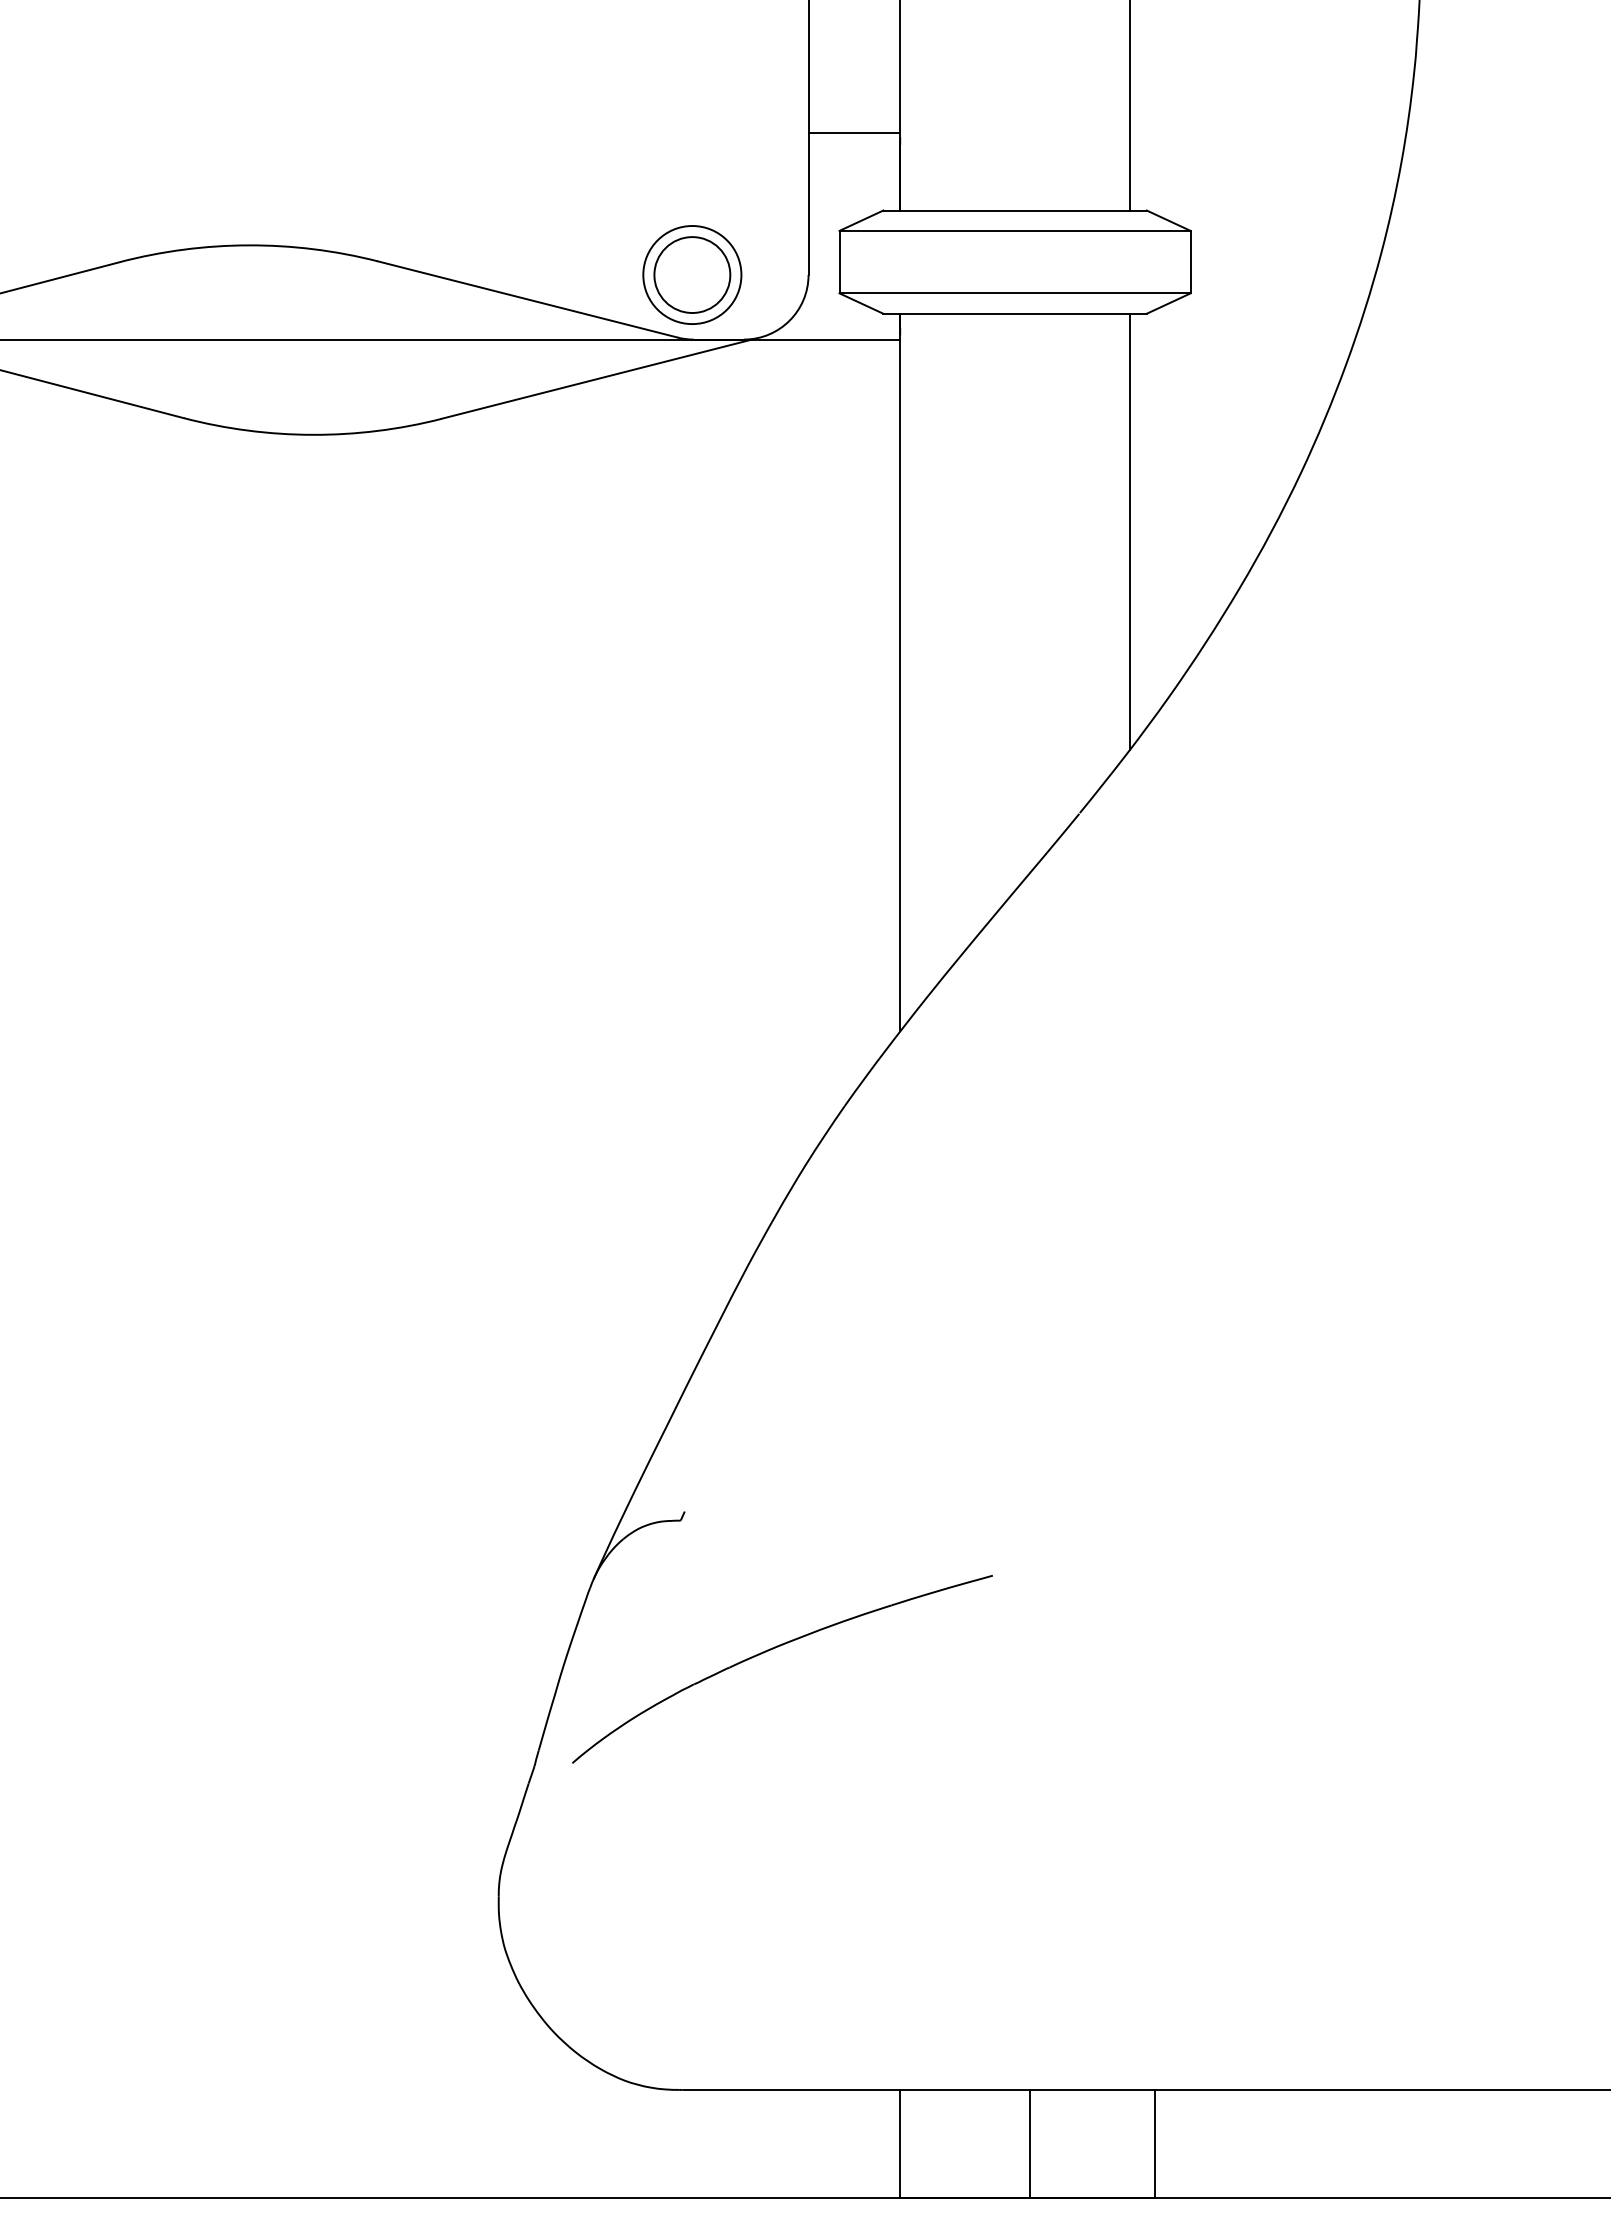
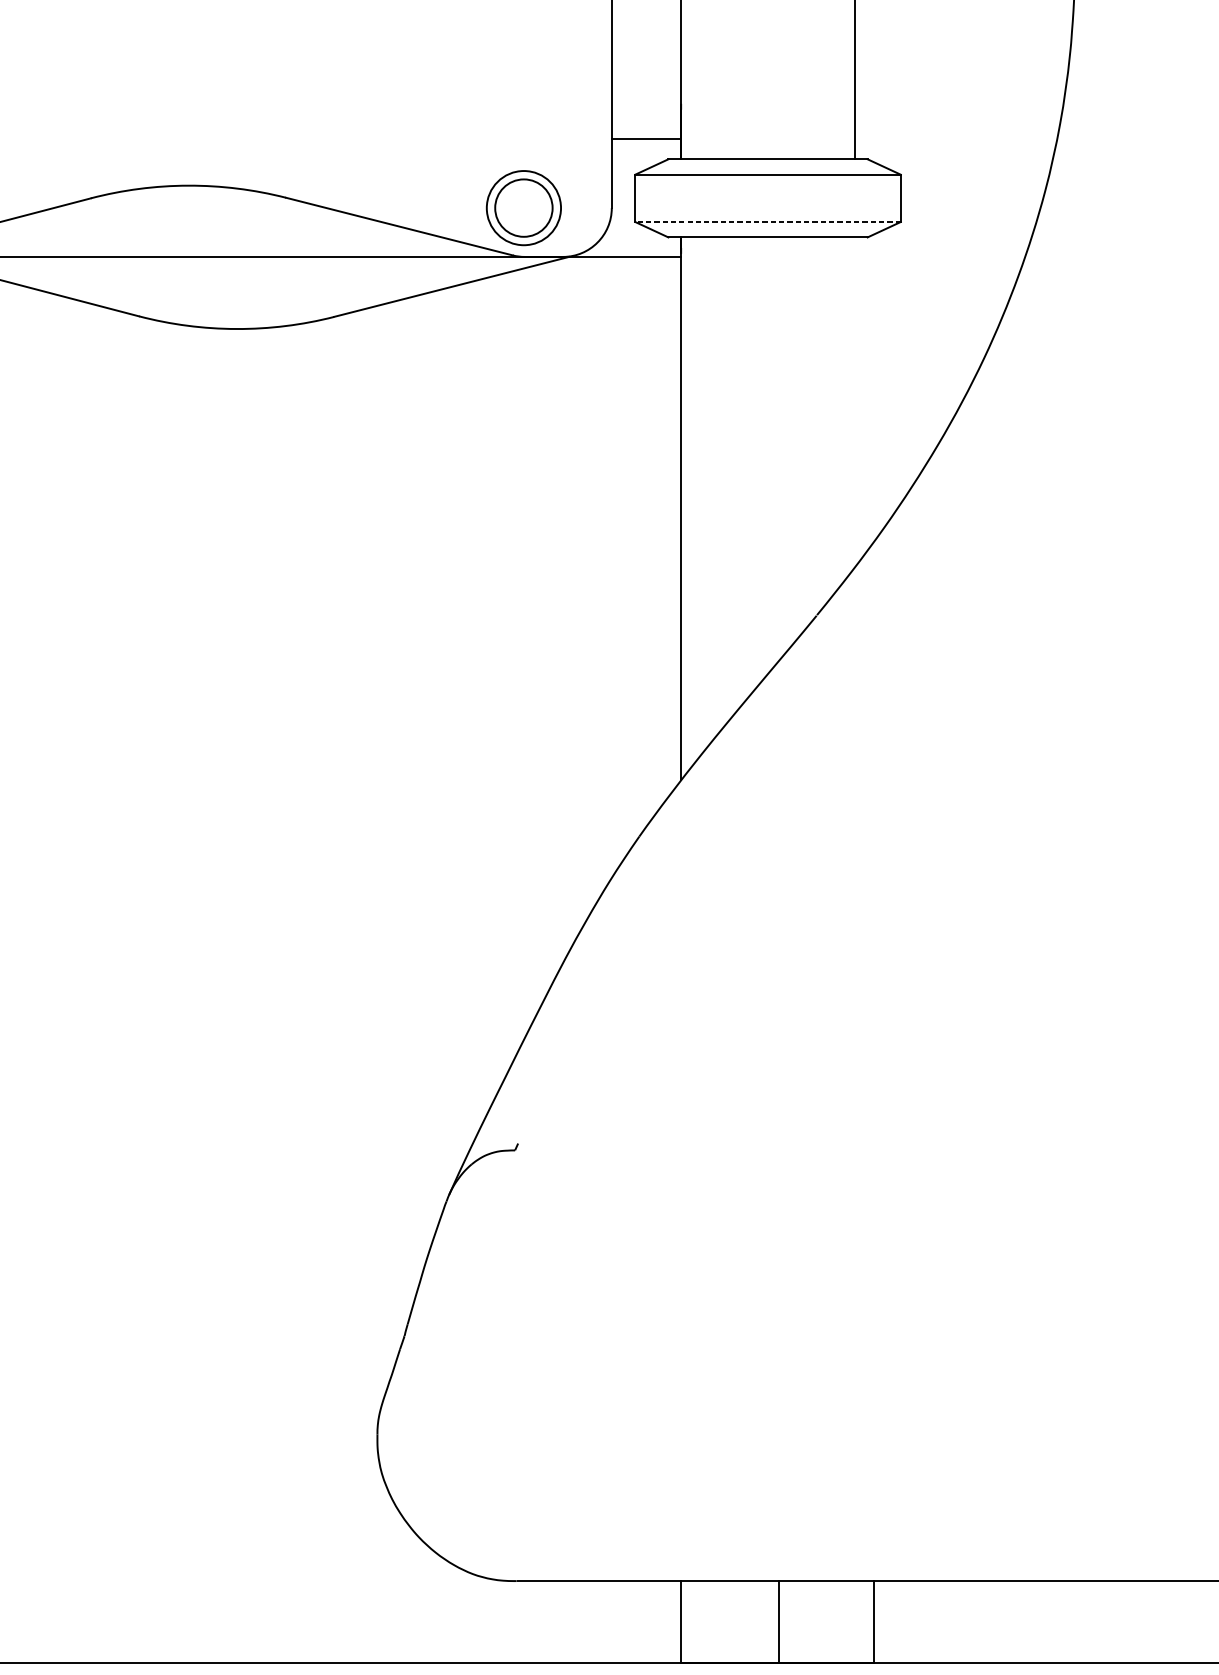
line: (854, 133) -> (646, 139), moved
line: (1015, 293) -> (768, 222), solid -> dashed
line: (1129, 531) -> (854, 402), removed
part: (773, 1649) -> (585, 1247), removed

